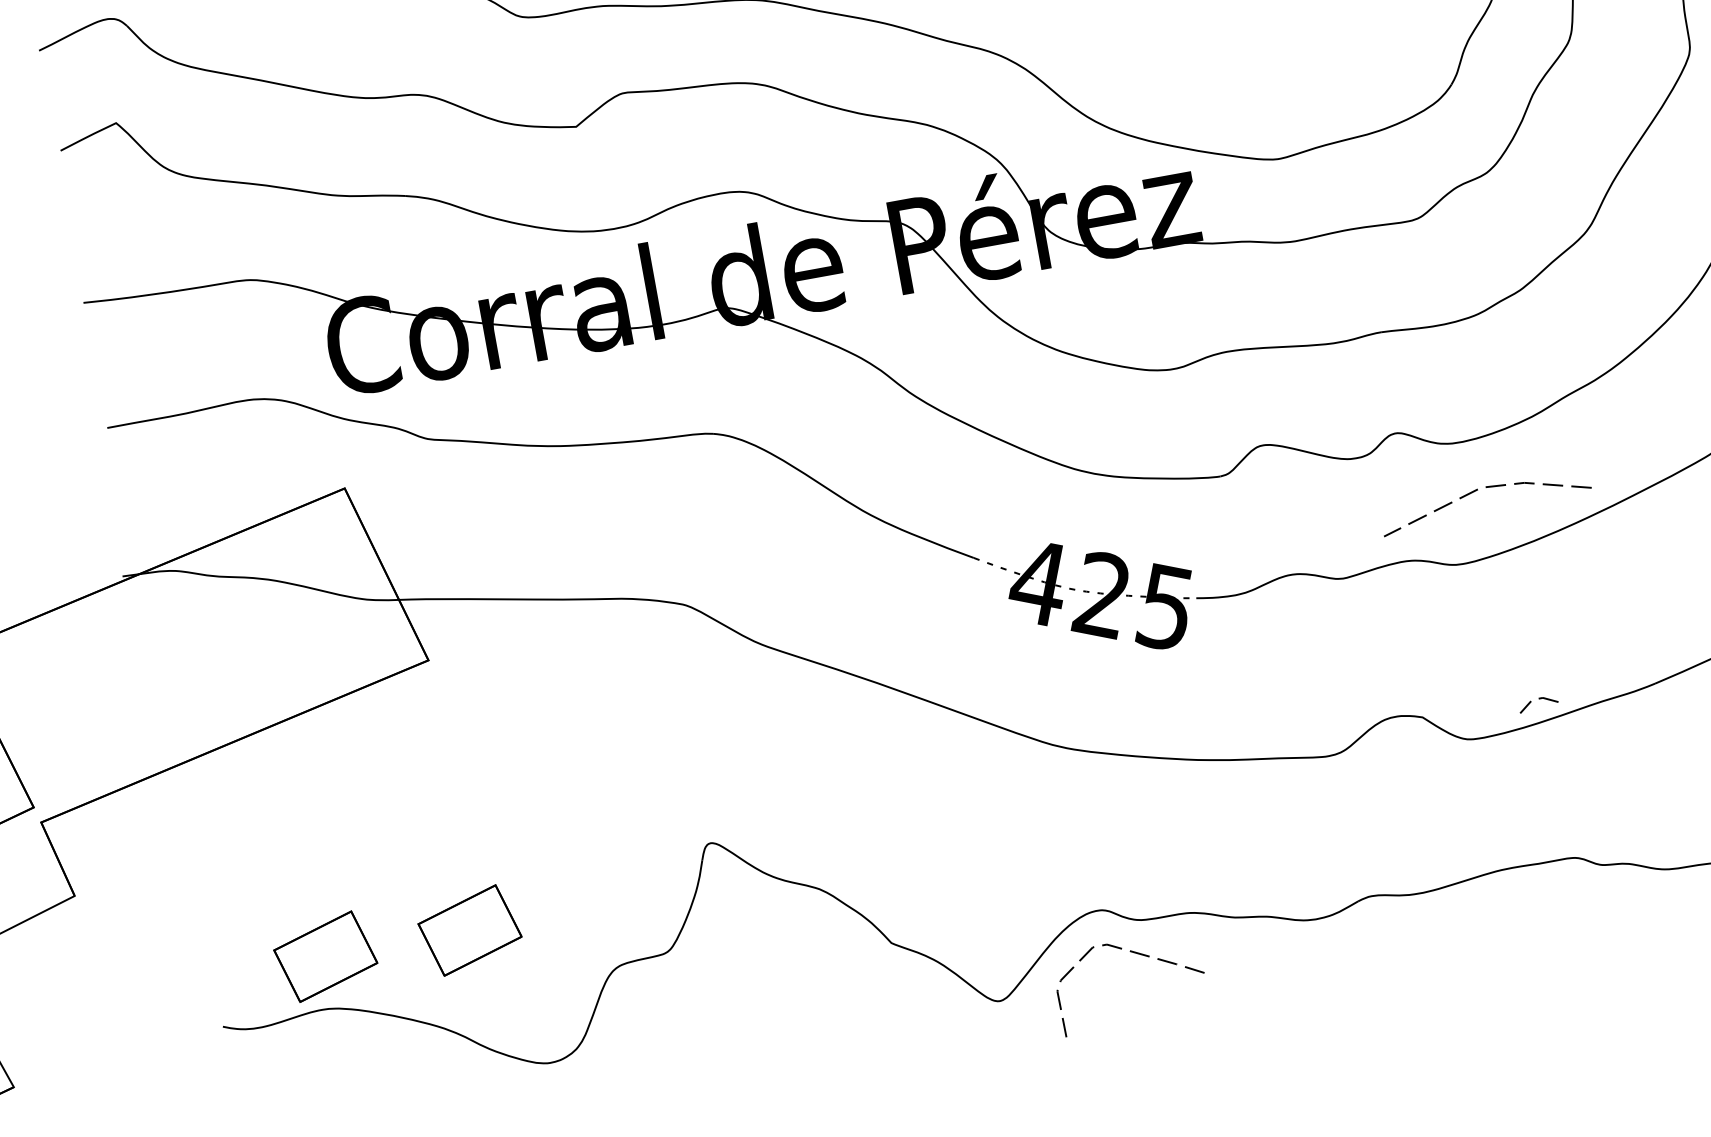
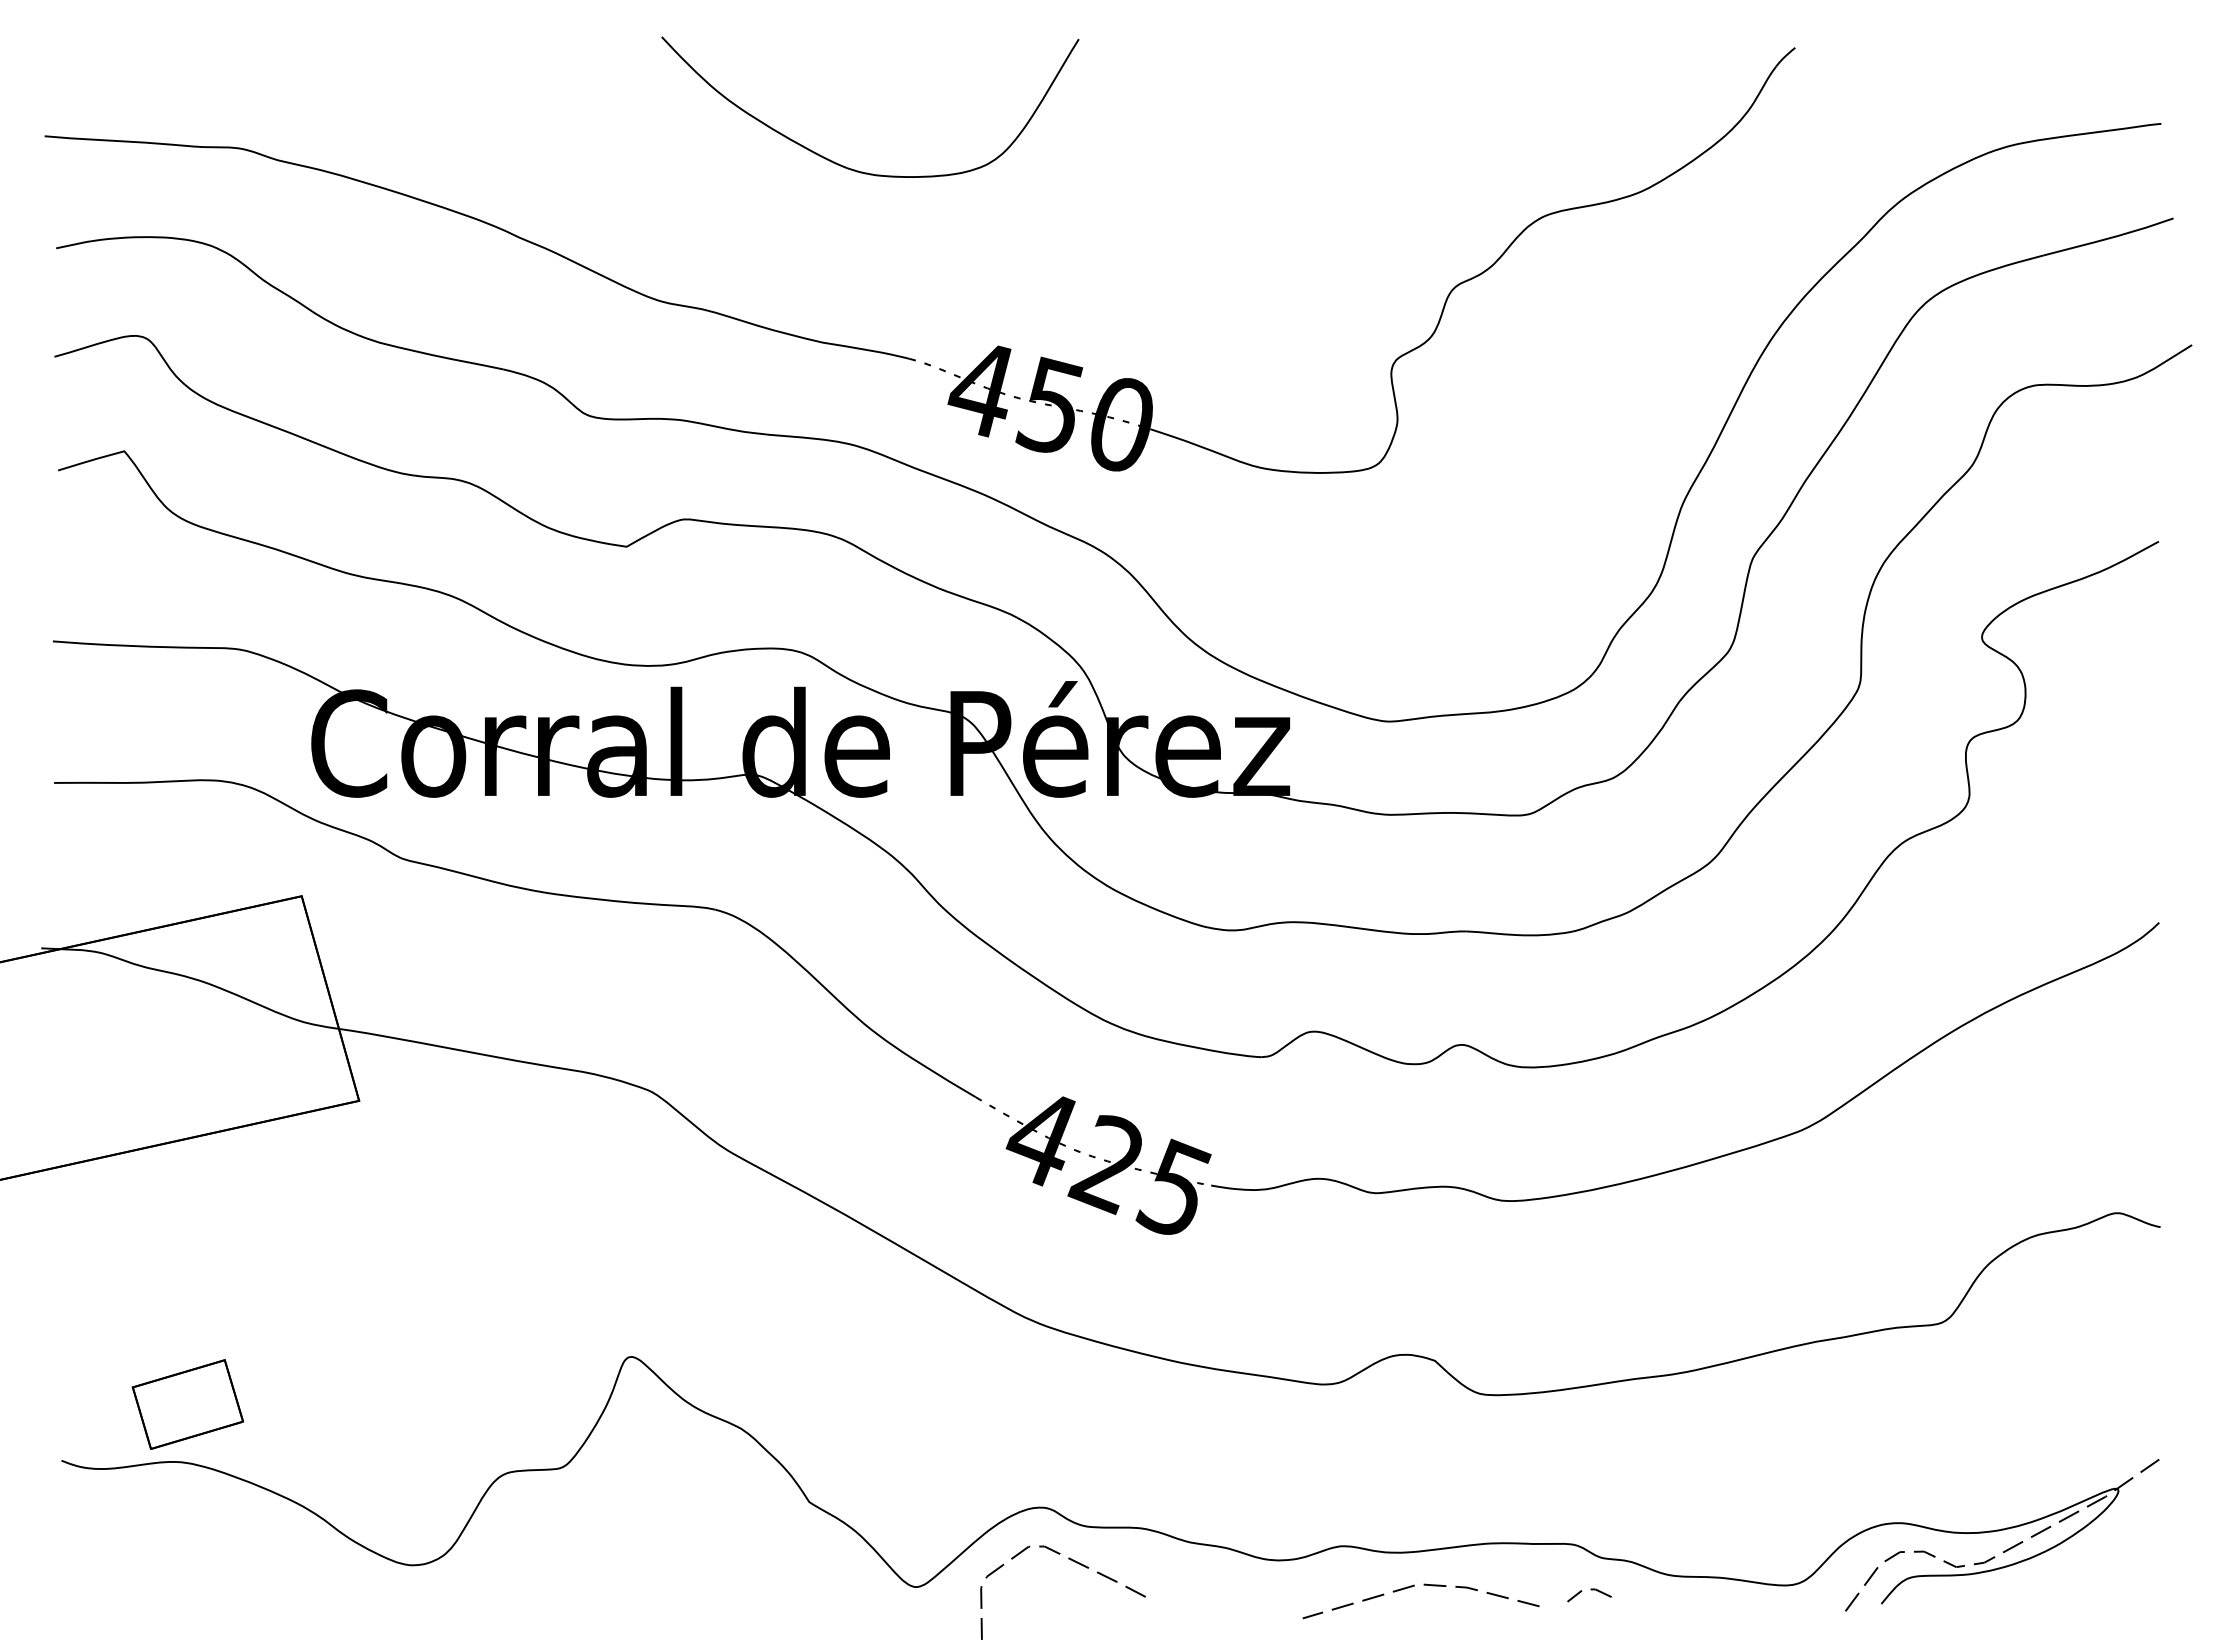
line: (1477, 490) -> (1414, 1586), moved
line: (1538, 699) -> (1590, 1590), moved
part: (469, 930) -> (350, 1404), removed

